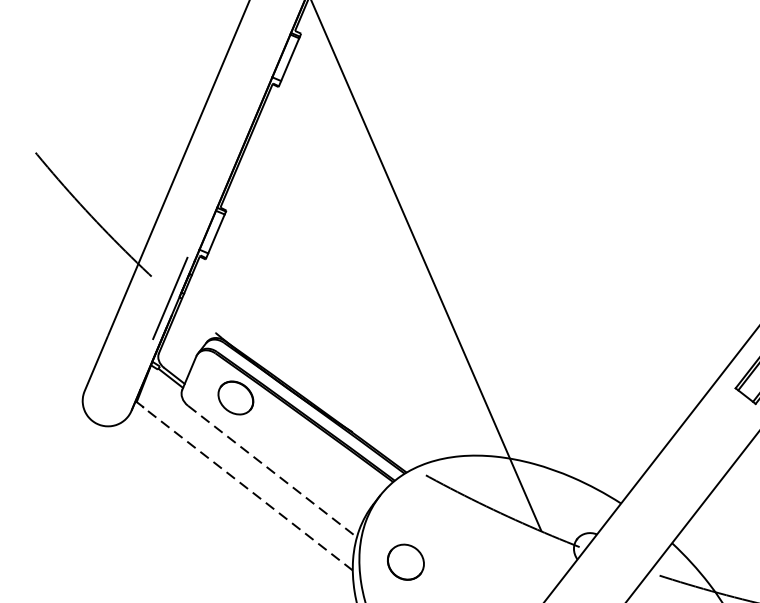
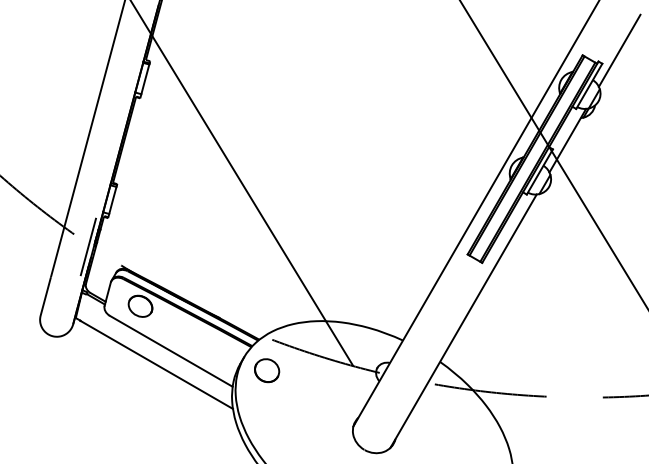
line: (272, 471) -> (171, 351), dashed -> solid
line: (247, 488) -> (156, 364), dashed -> solid
part: (406, 562) -> (267, 370), moved

